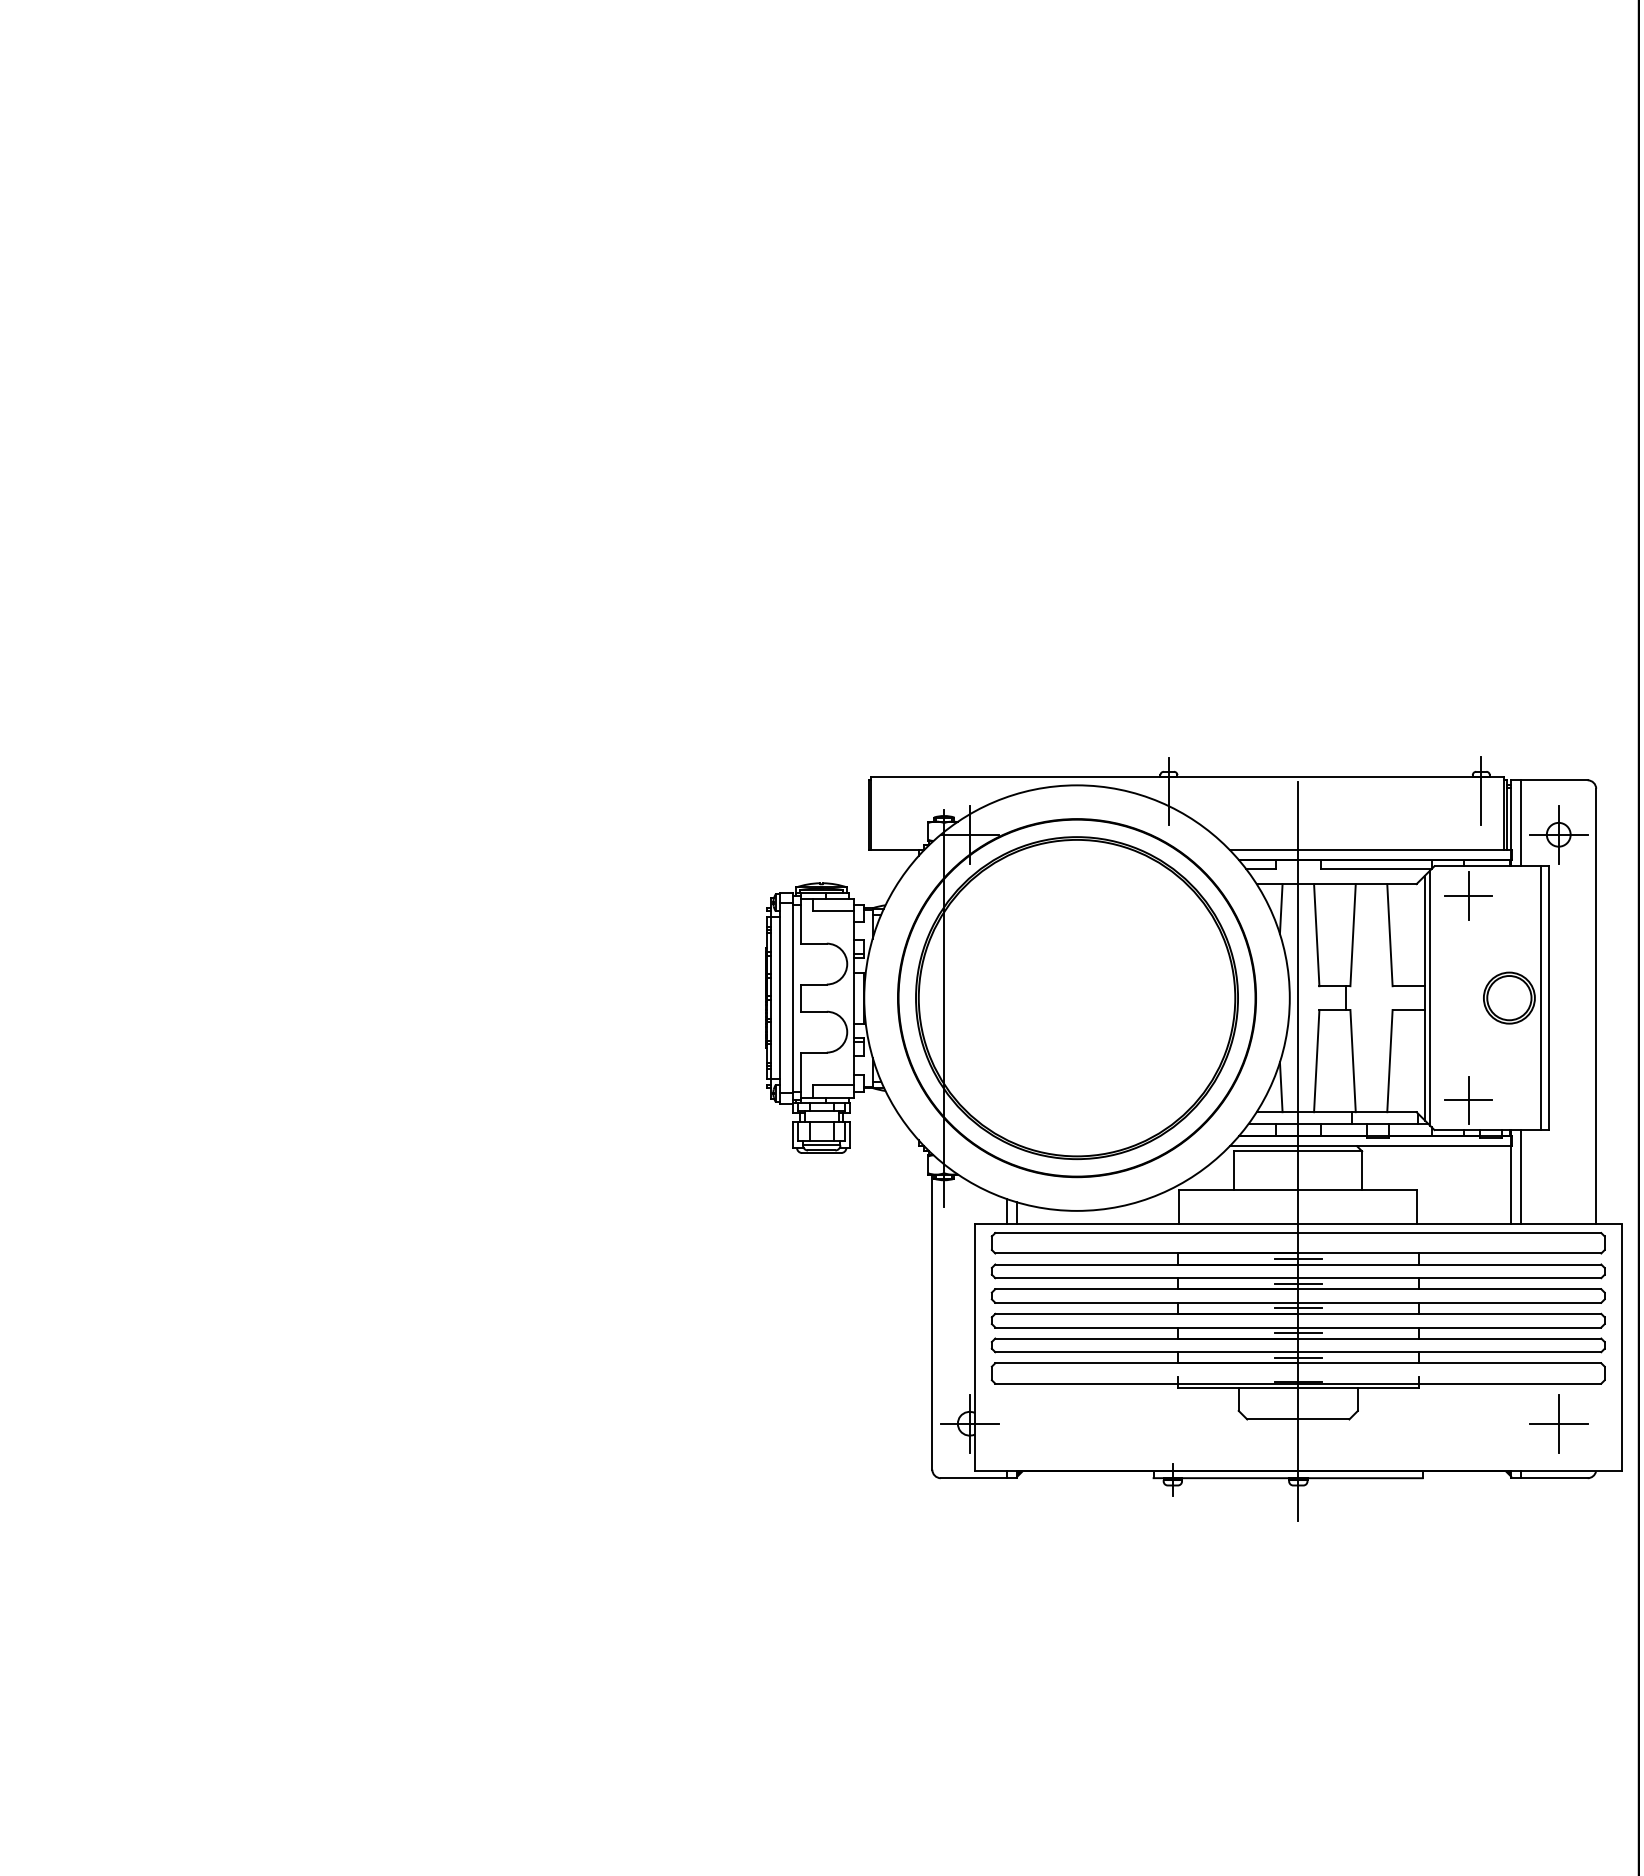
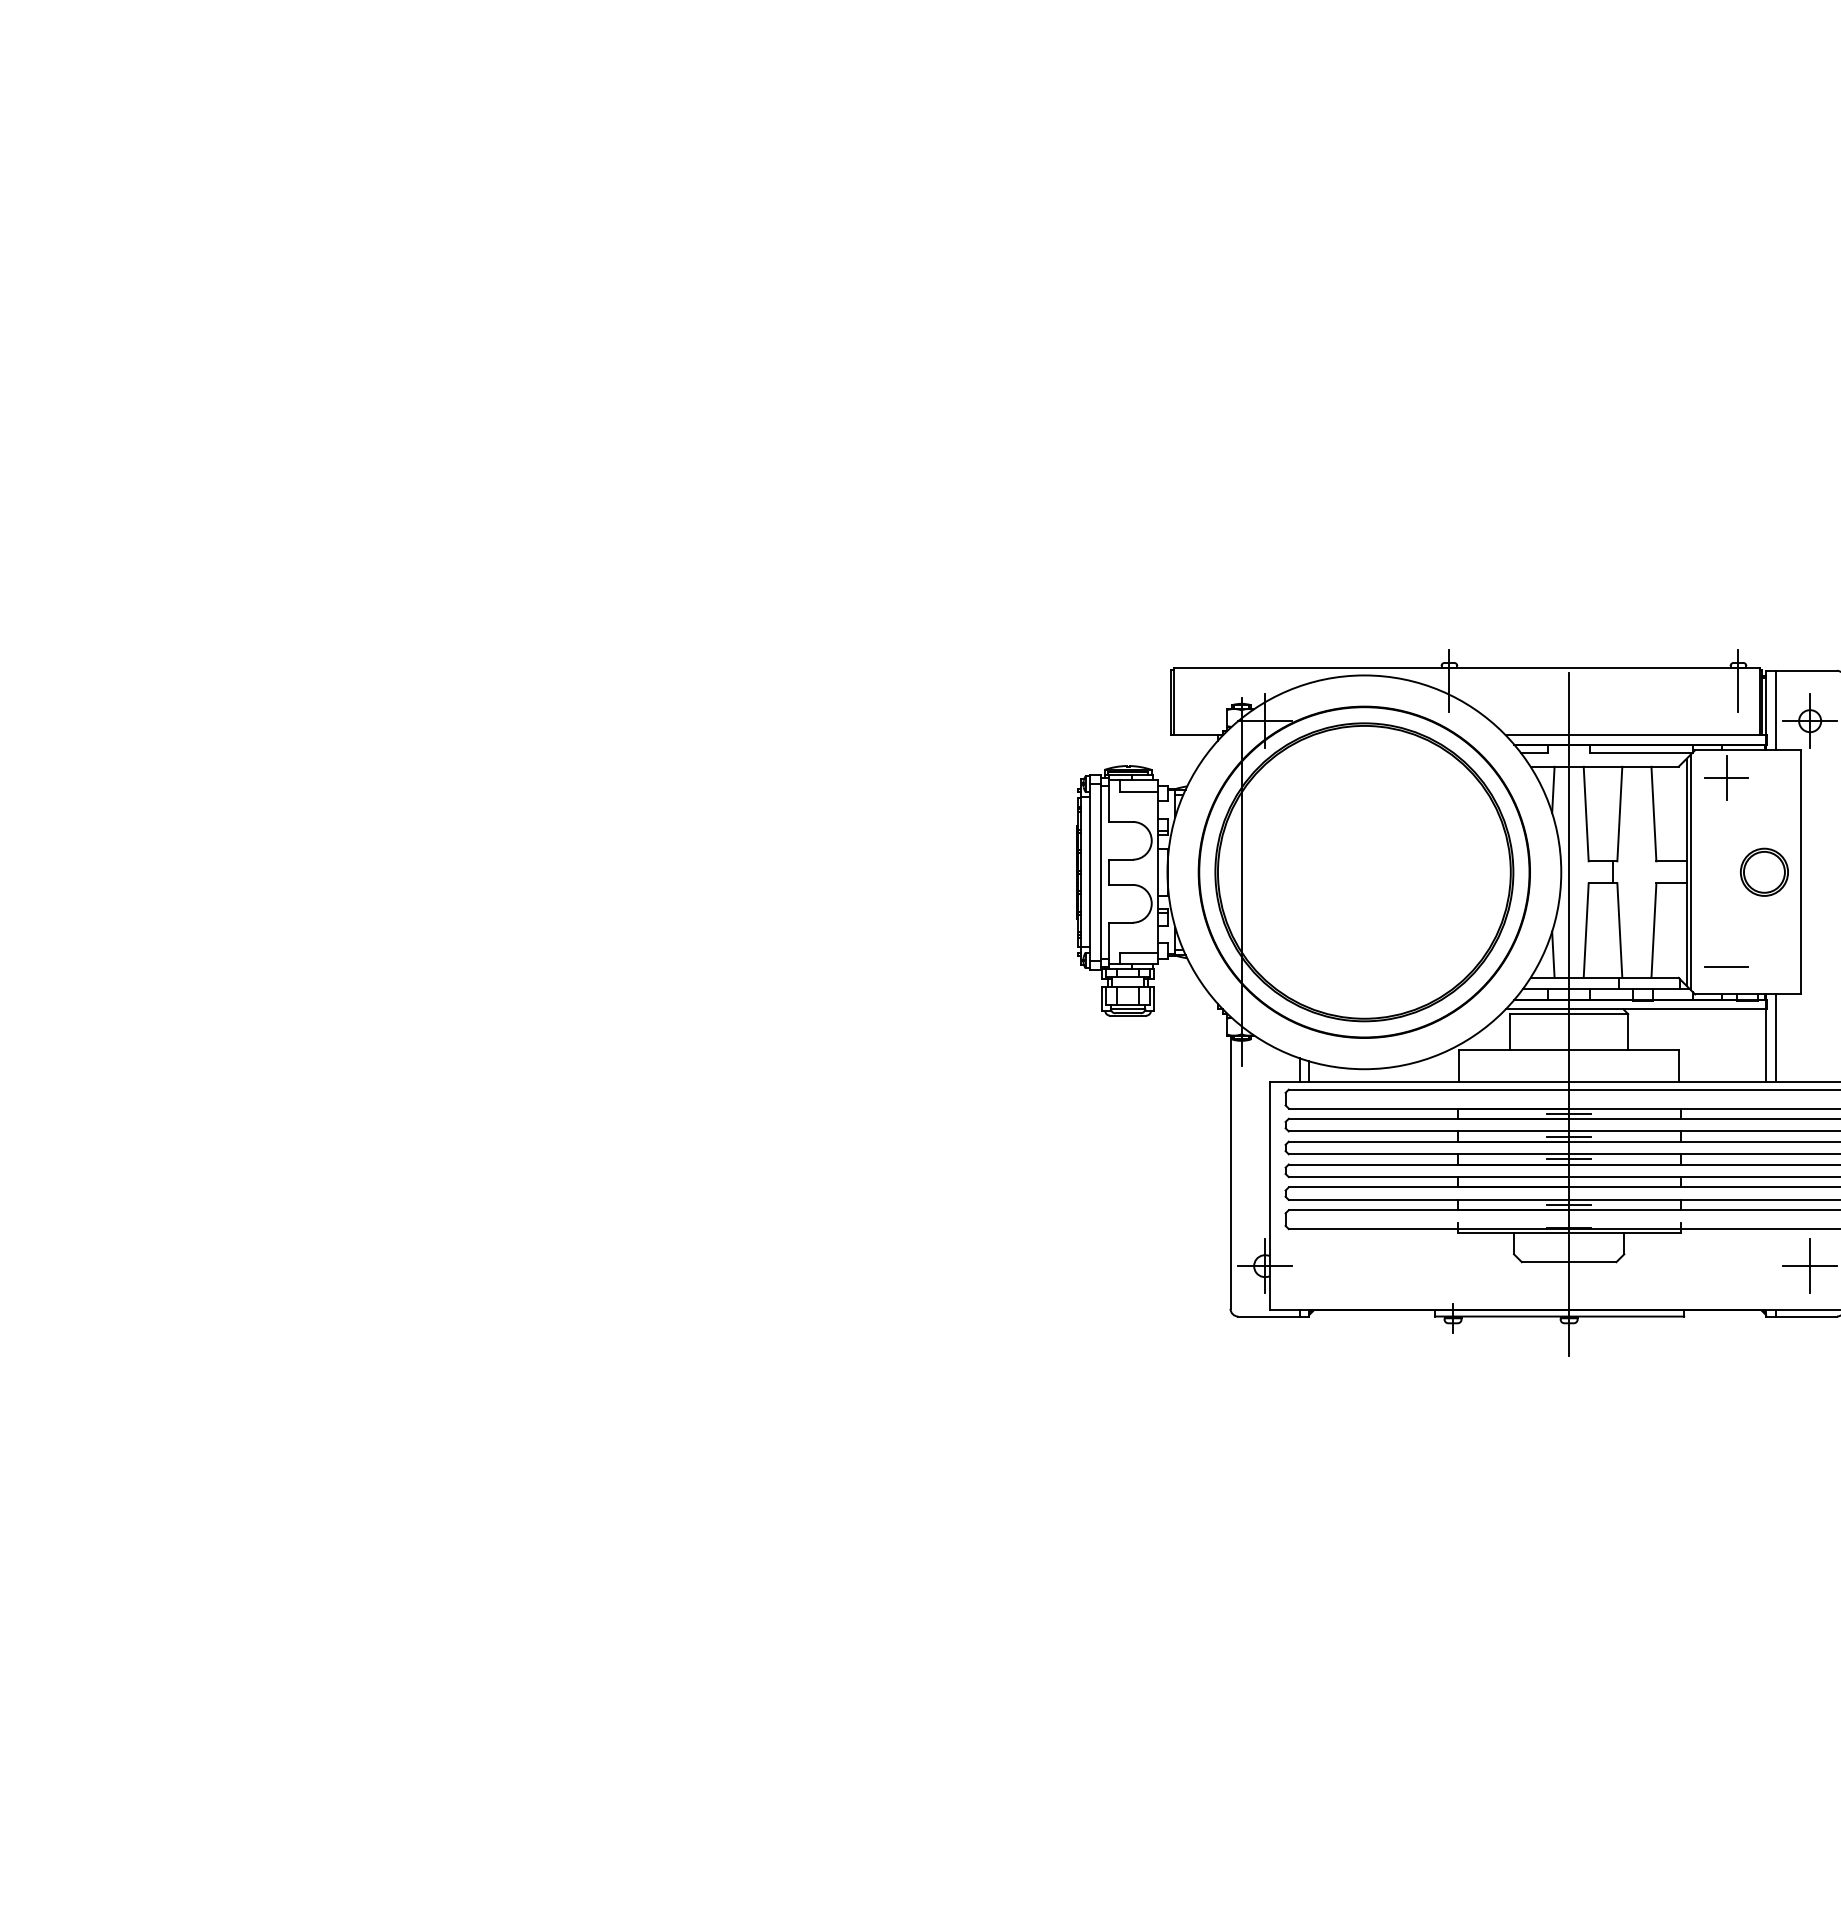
line: (1540, 998) -> (1793, 872), removed
line: (1468, 1099) -> (1726, 966), removed
line: (1297, 1333) -> (1568, 1182), removed

